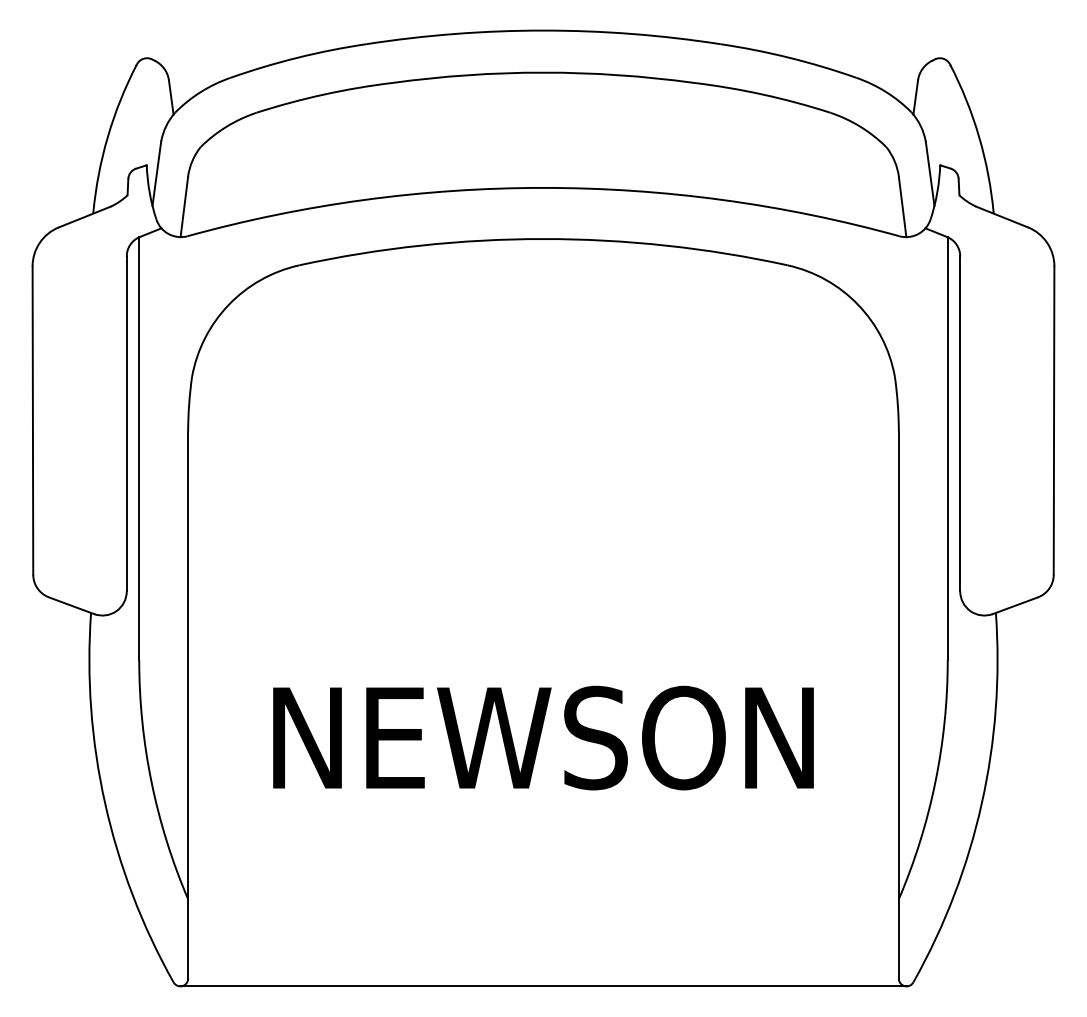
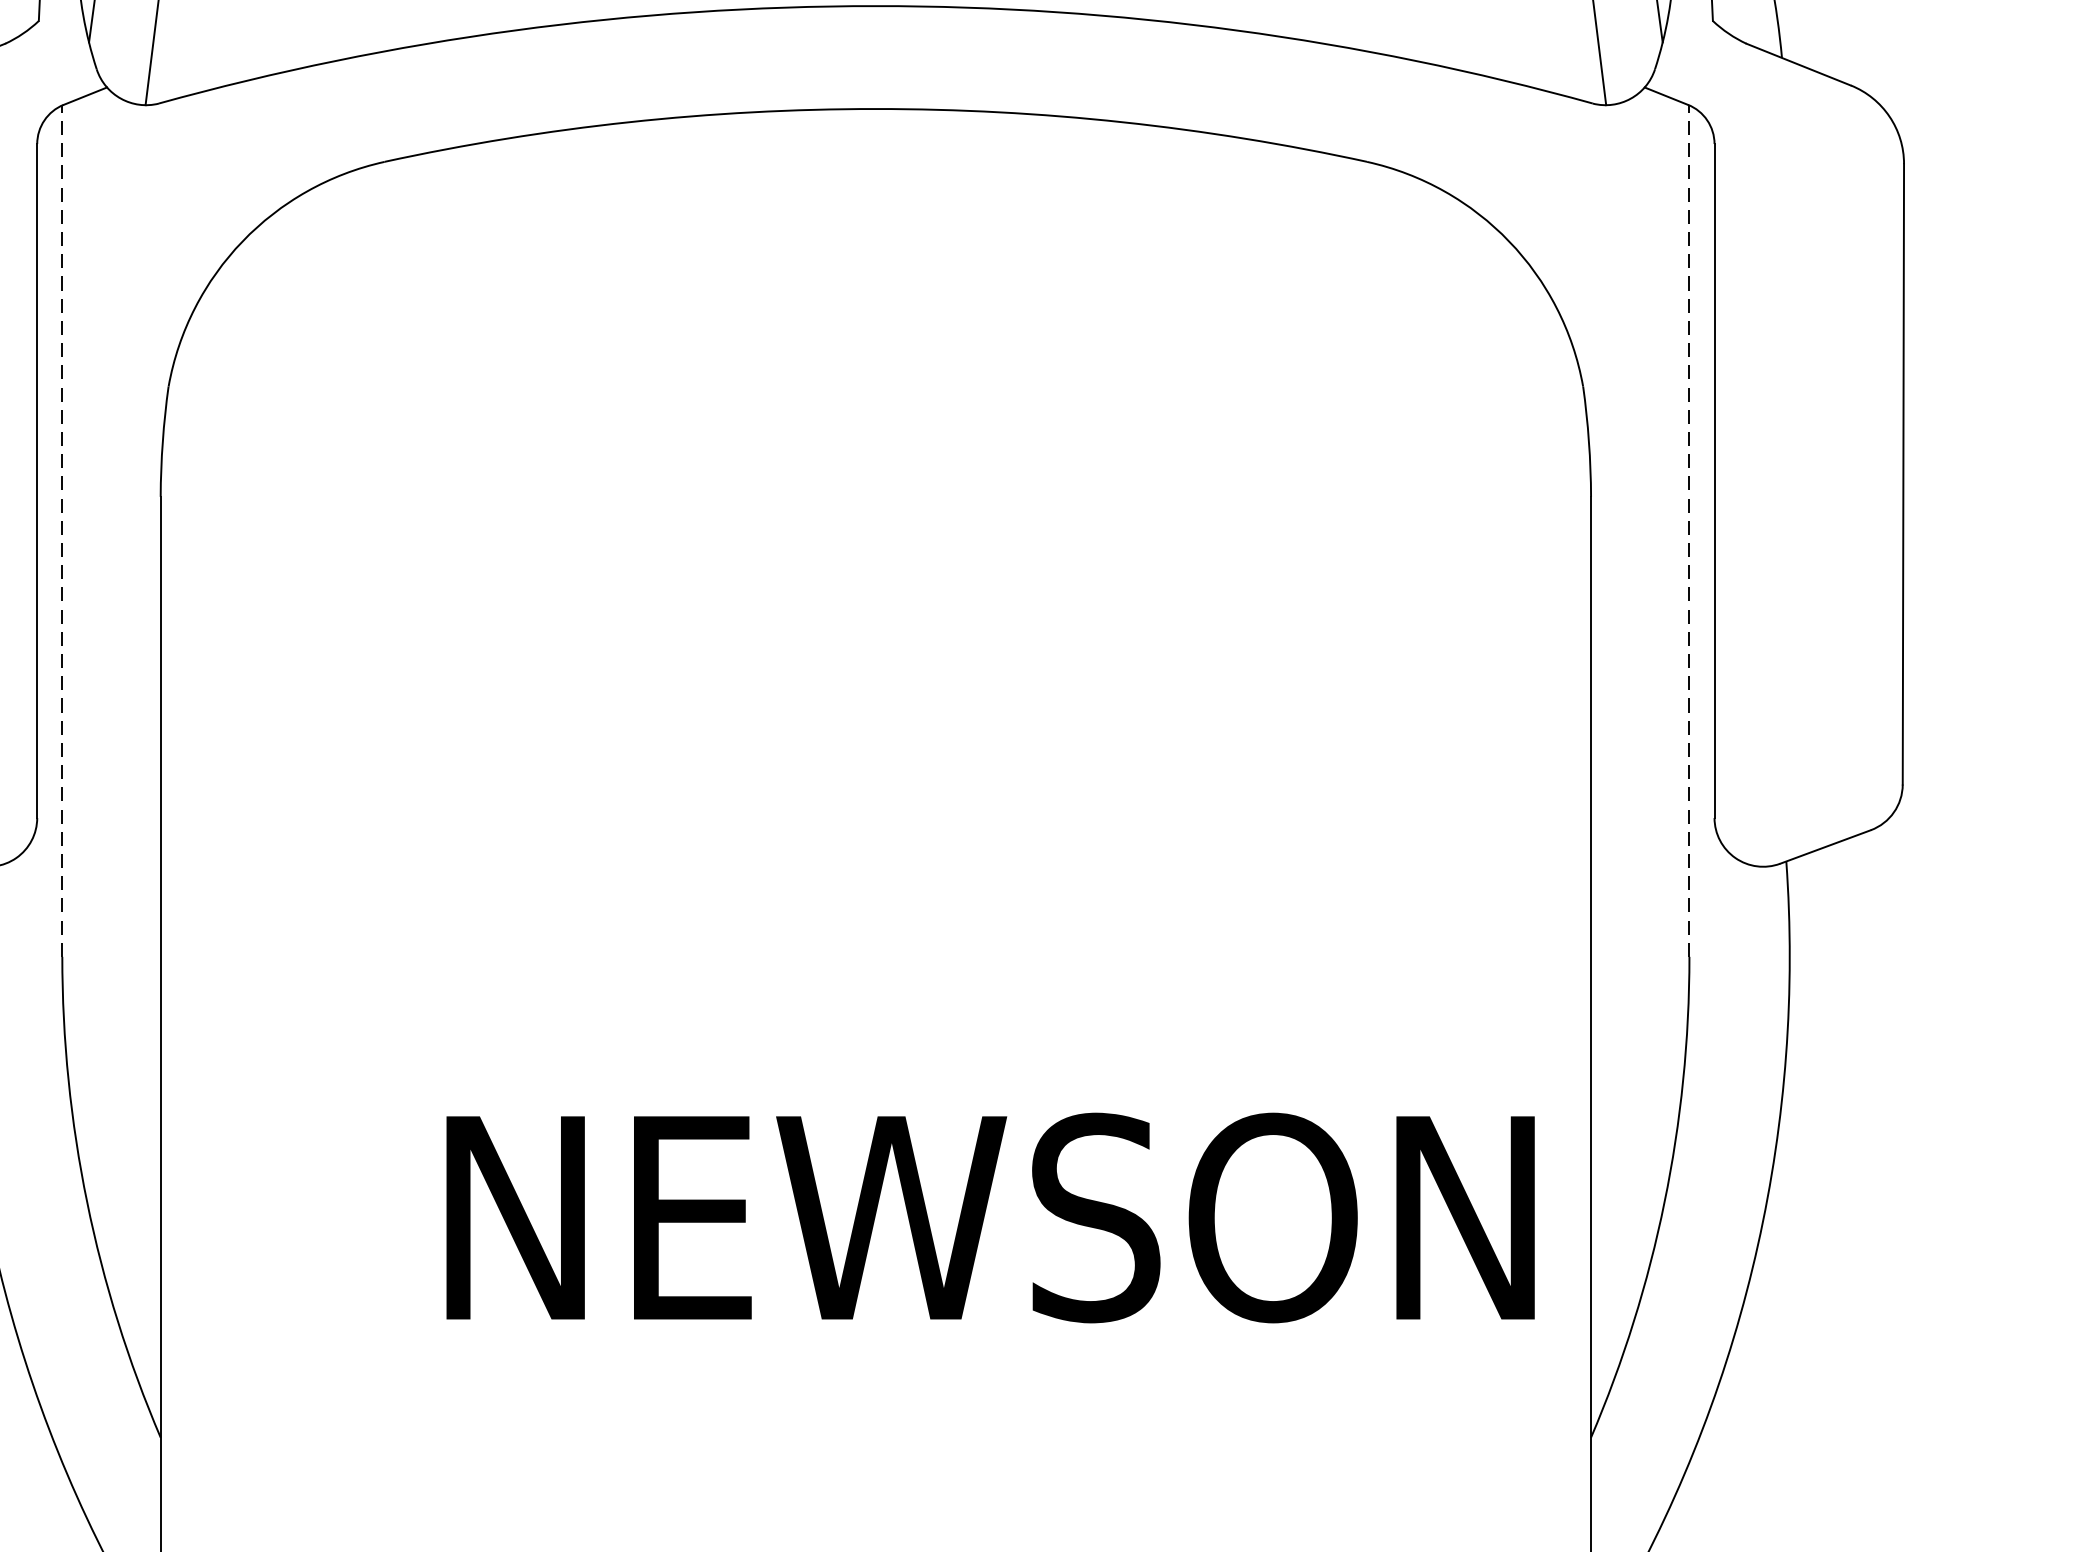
line: (139, 448) -> (62, 530), solid -> dashed
line: (947, 448) -> (1688, 530), solid -> dashed
text: (543, 737) -> (990, 1216), moved

